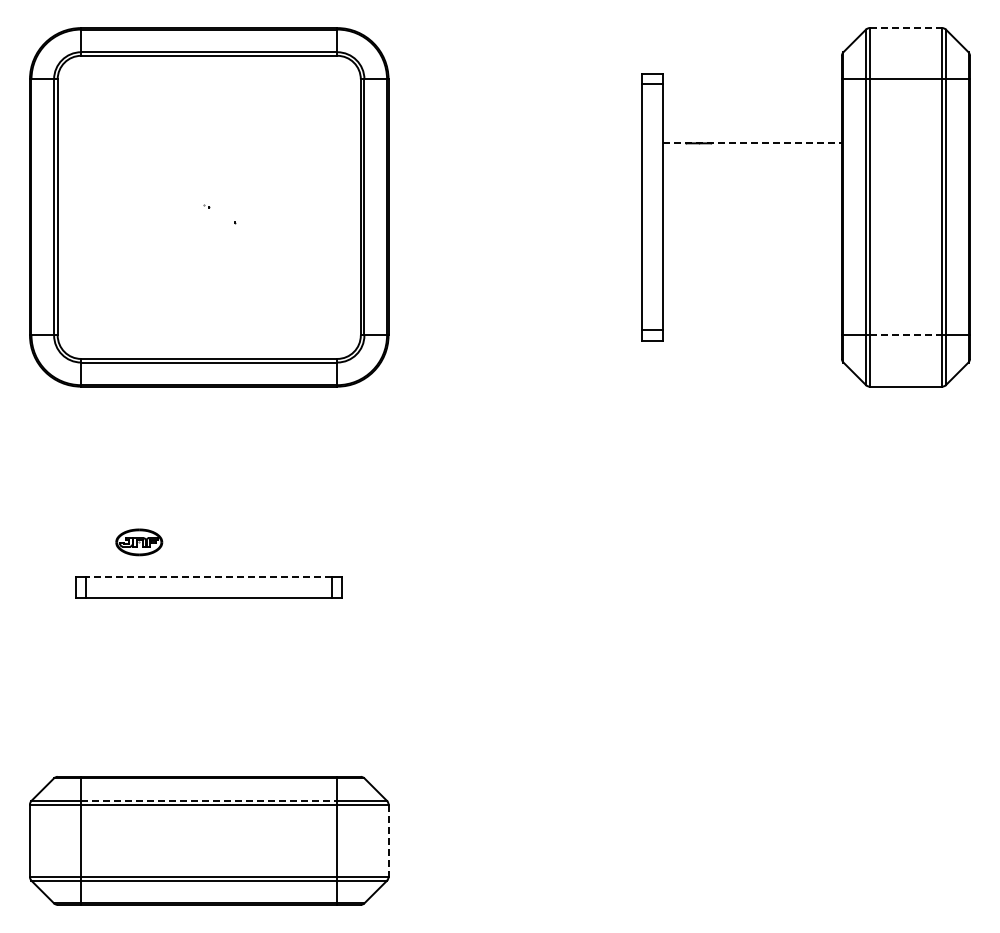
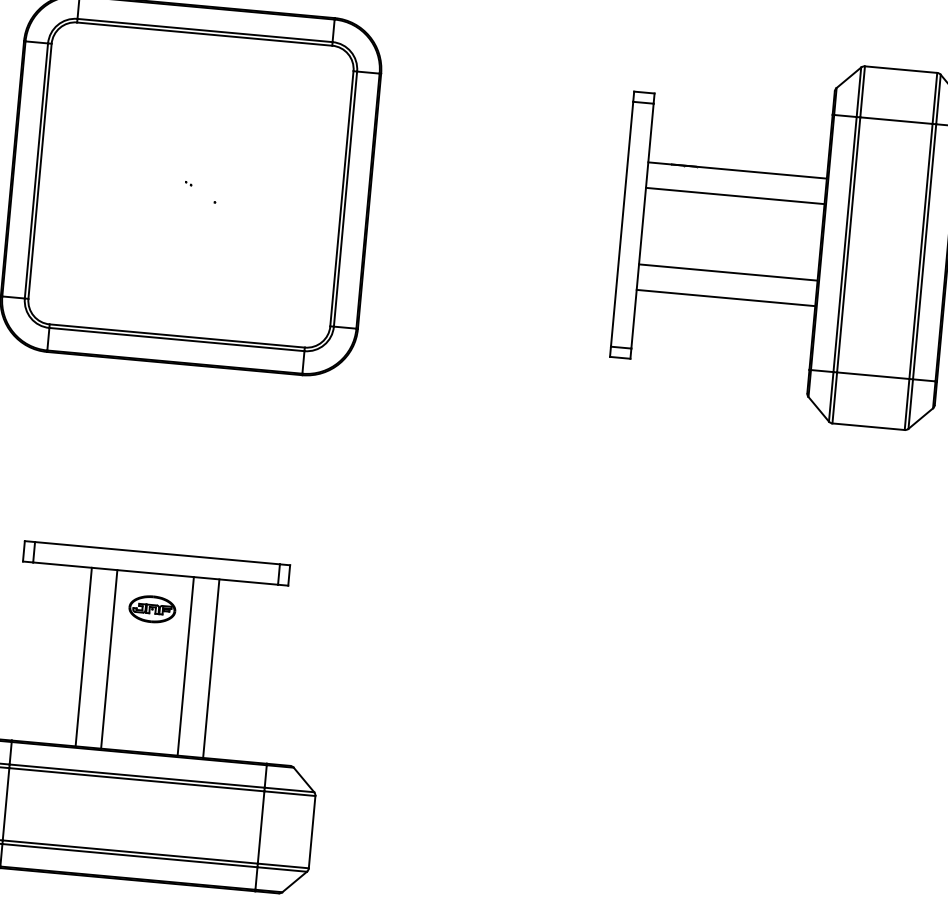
line: (906, 28) -> (901, 70), dashed -> solid
line: (752, 143) -> (737, 170), dashed -> solid
line: (751, 168) -> (734, 195), added
line: (751, 245) -> (727, 272), added
line: (751, 271) -> (725, 298), added
line: (906, 335) -> (873, 375), dashed -> solid
part: (139, 542) -> (152, 609), moved
line: (209, 577) -> (157, 553), dashed -> solid
line: (145, 686) -> (84, 656), added
line: (170, 686) -> (108, 658), added
line: (247, 686) -> (185, 665), added
line: (273, 686) -> (211, 668), added
line: (209, 800) -> (137, 775), dashed -> solid
line: (388, 841) -> (312, 832), dashed -> solid

